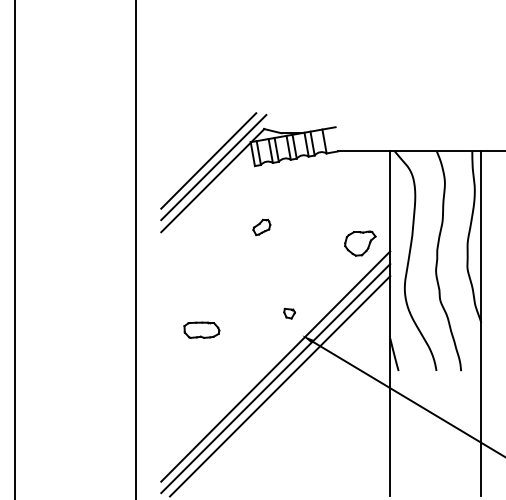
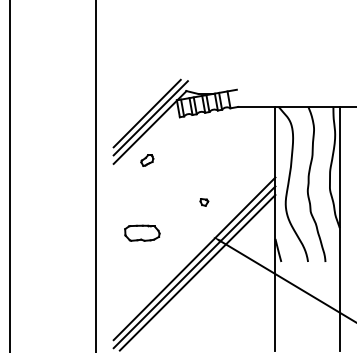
part: (261, 227) -> (147, 160), moved
part: (360, 243) -> (254, 171), removed
part: (289, 313) -> (204, 202), moved
part: (201, 329) -> (142, 232), size x1.4

